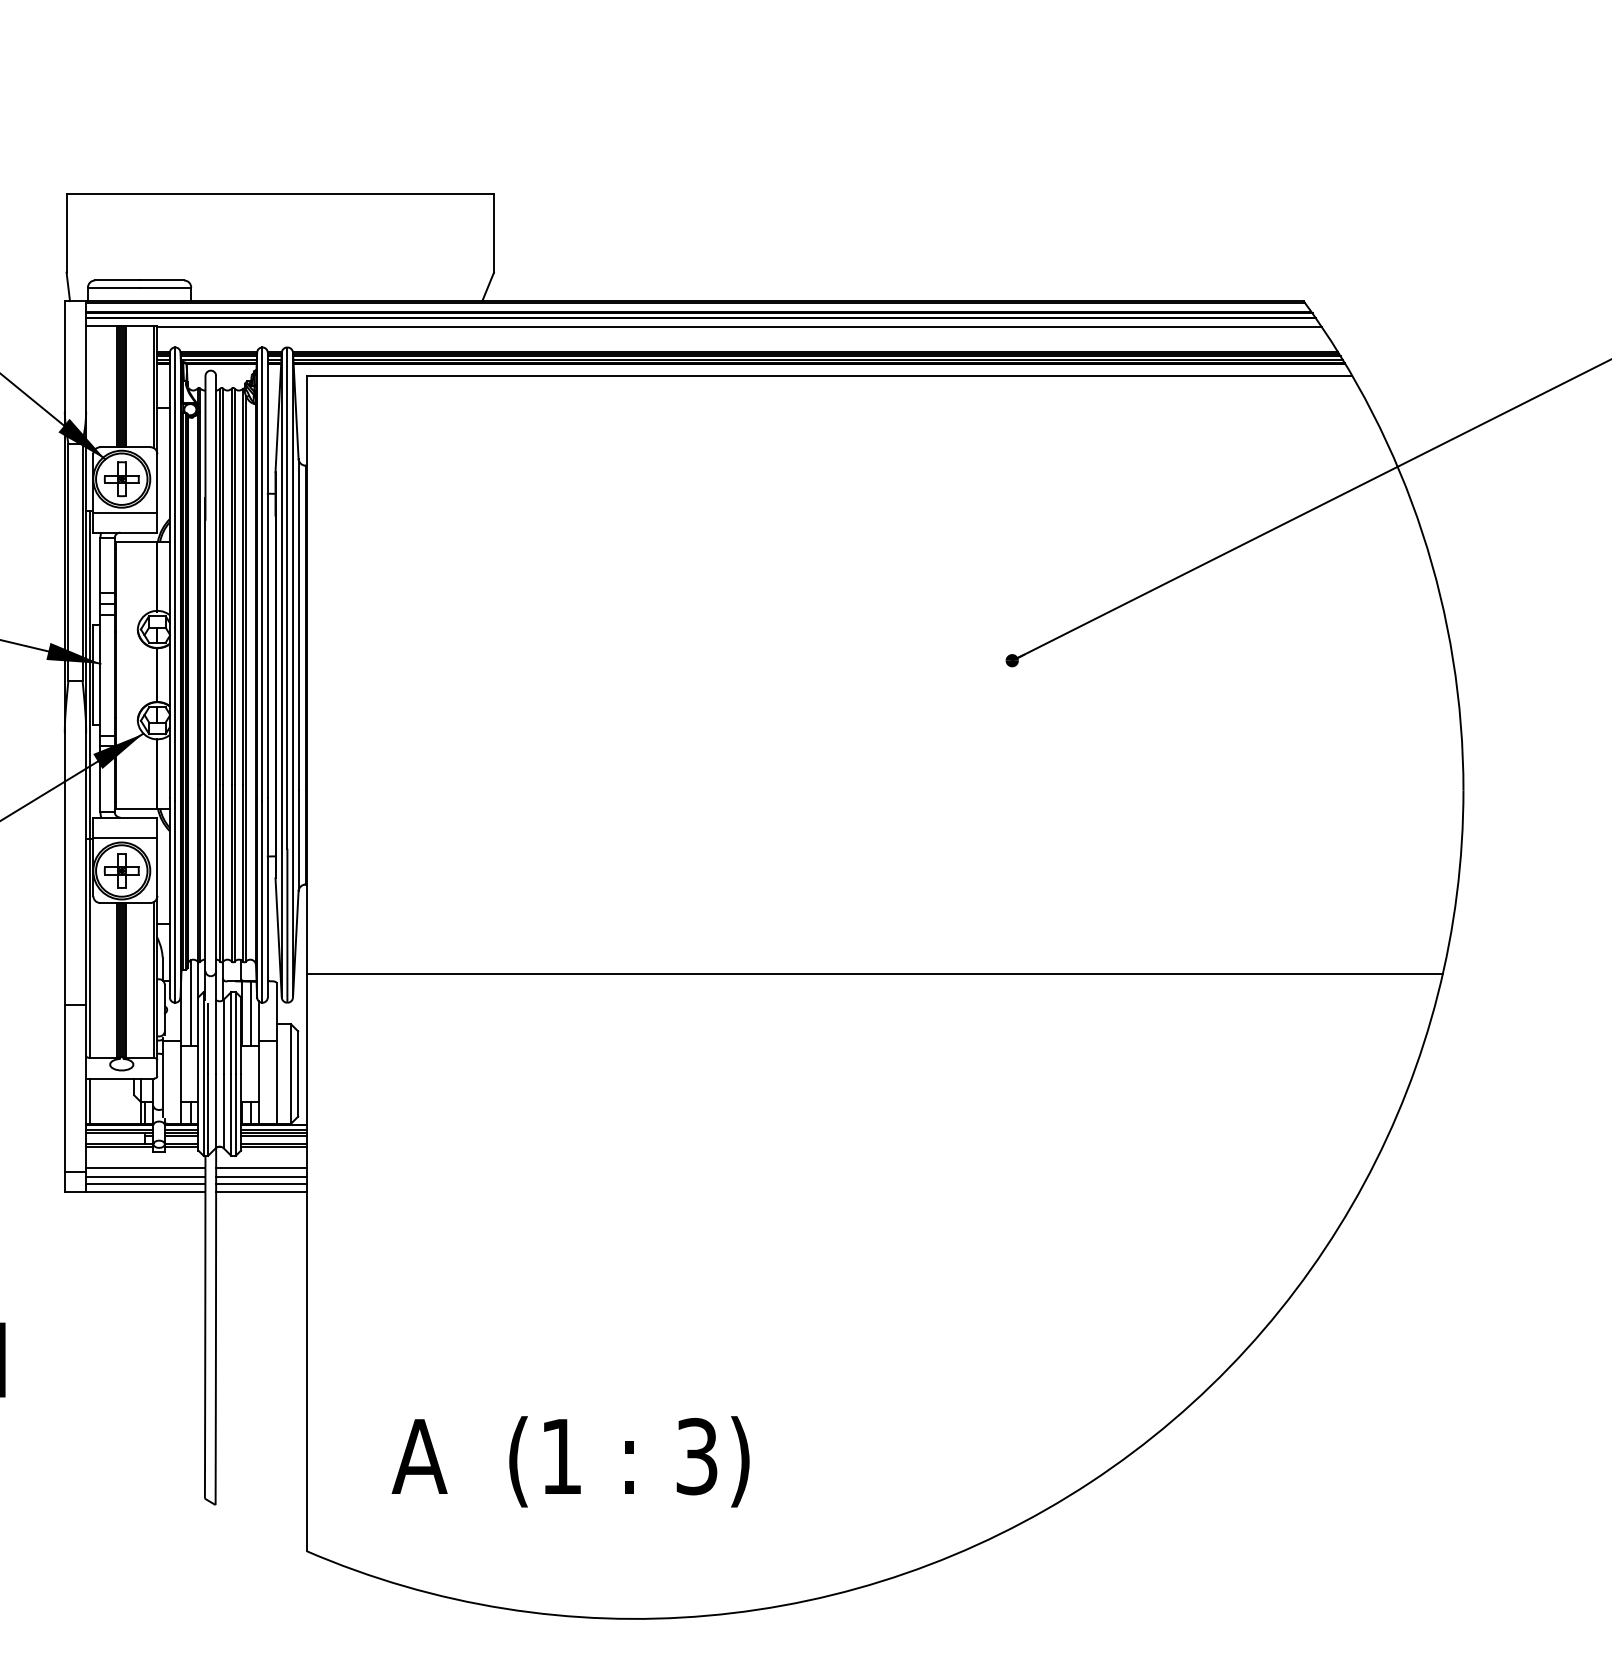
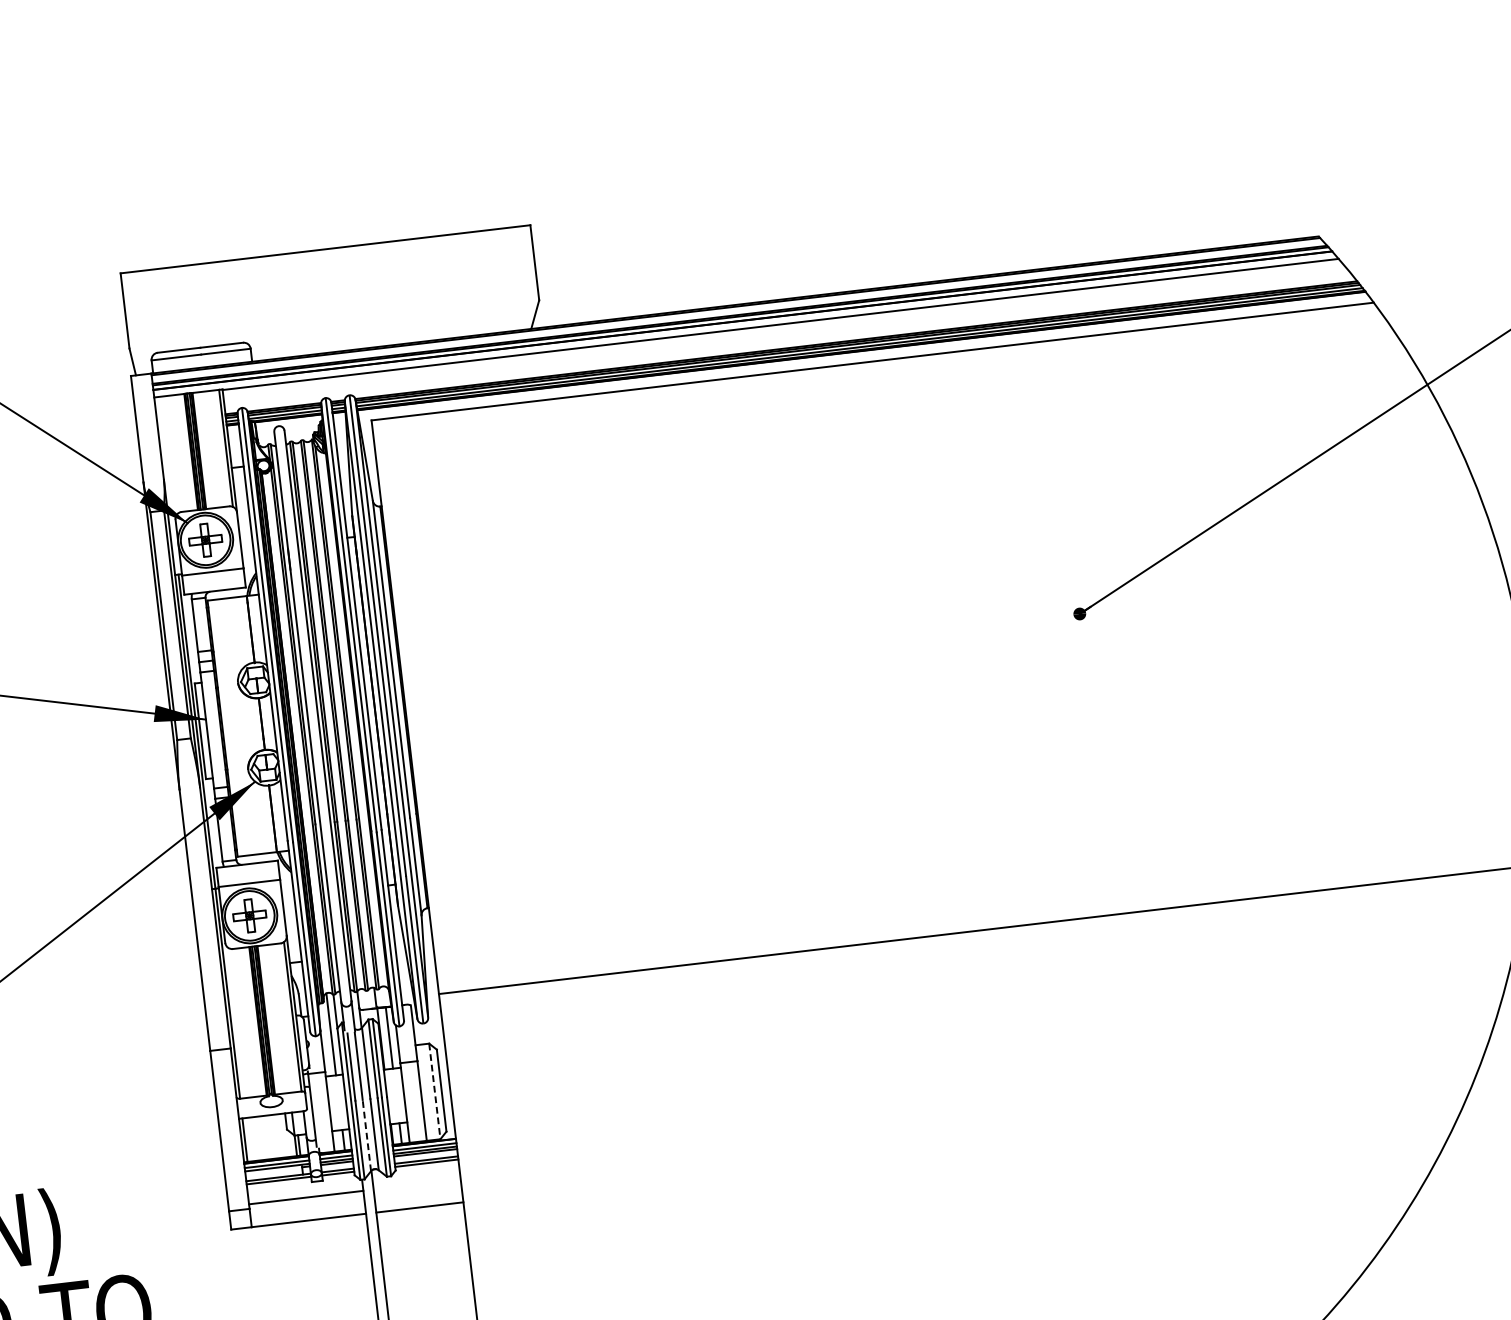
line: (290, 1074) -> (434, 1091), solid -> dashed
line: (215, 1110) -> (366, 1134), solid -> dashed
line: (261, 1167) -> (417, 1184), removed
line: (145, 1177) -> (307, 1207), removed
line: (261, 1177) -> (418, 1194), removed
line: (145, 1184) -> (307, 1213), removed
line: (261, 1184) -> (419, 1200), removed

